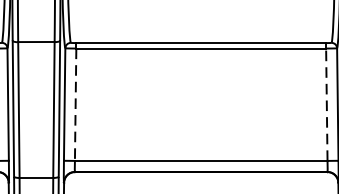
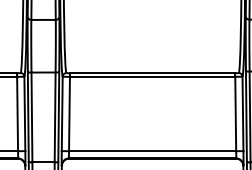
line: (326, 103) -> (235, 113), dashed -> solid
line: (75, 105) -> (69, 114), dashed -> solid

